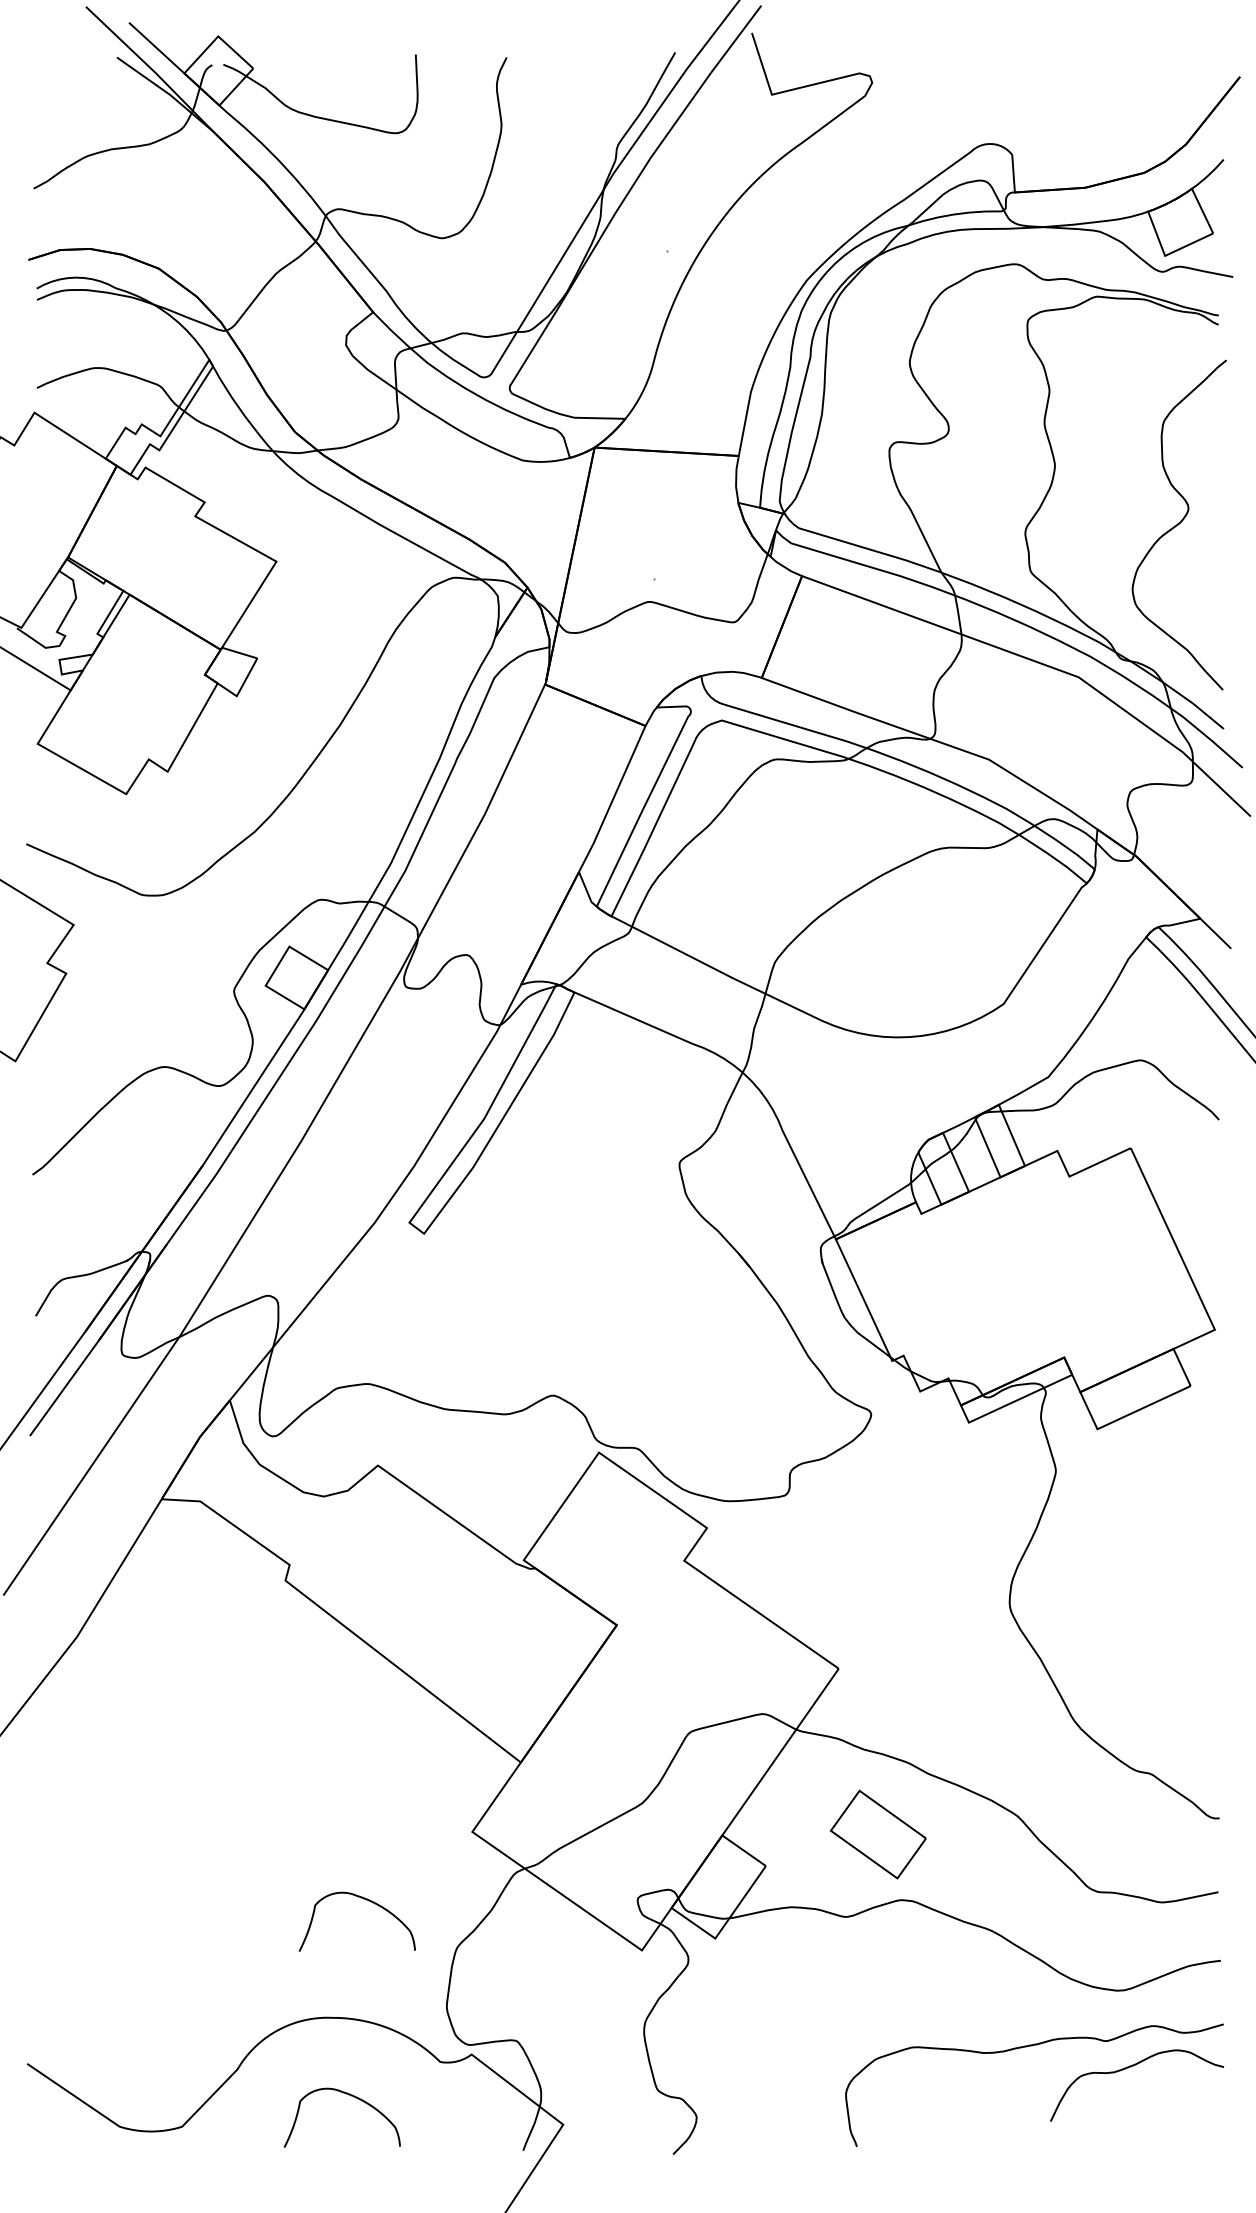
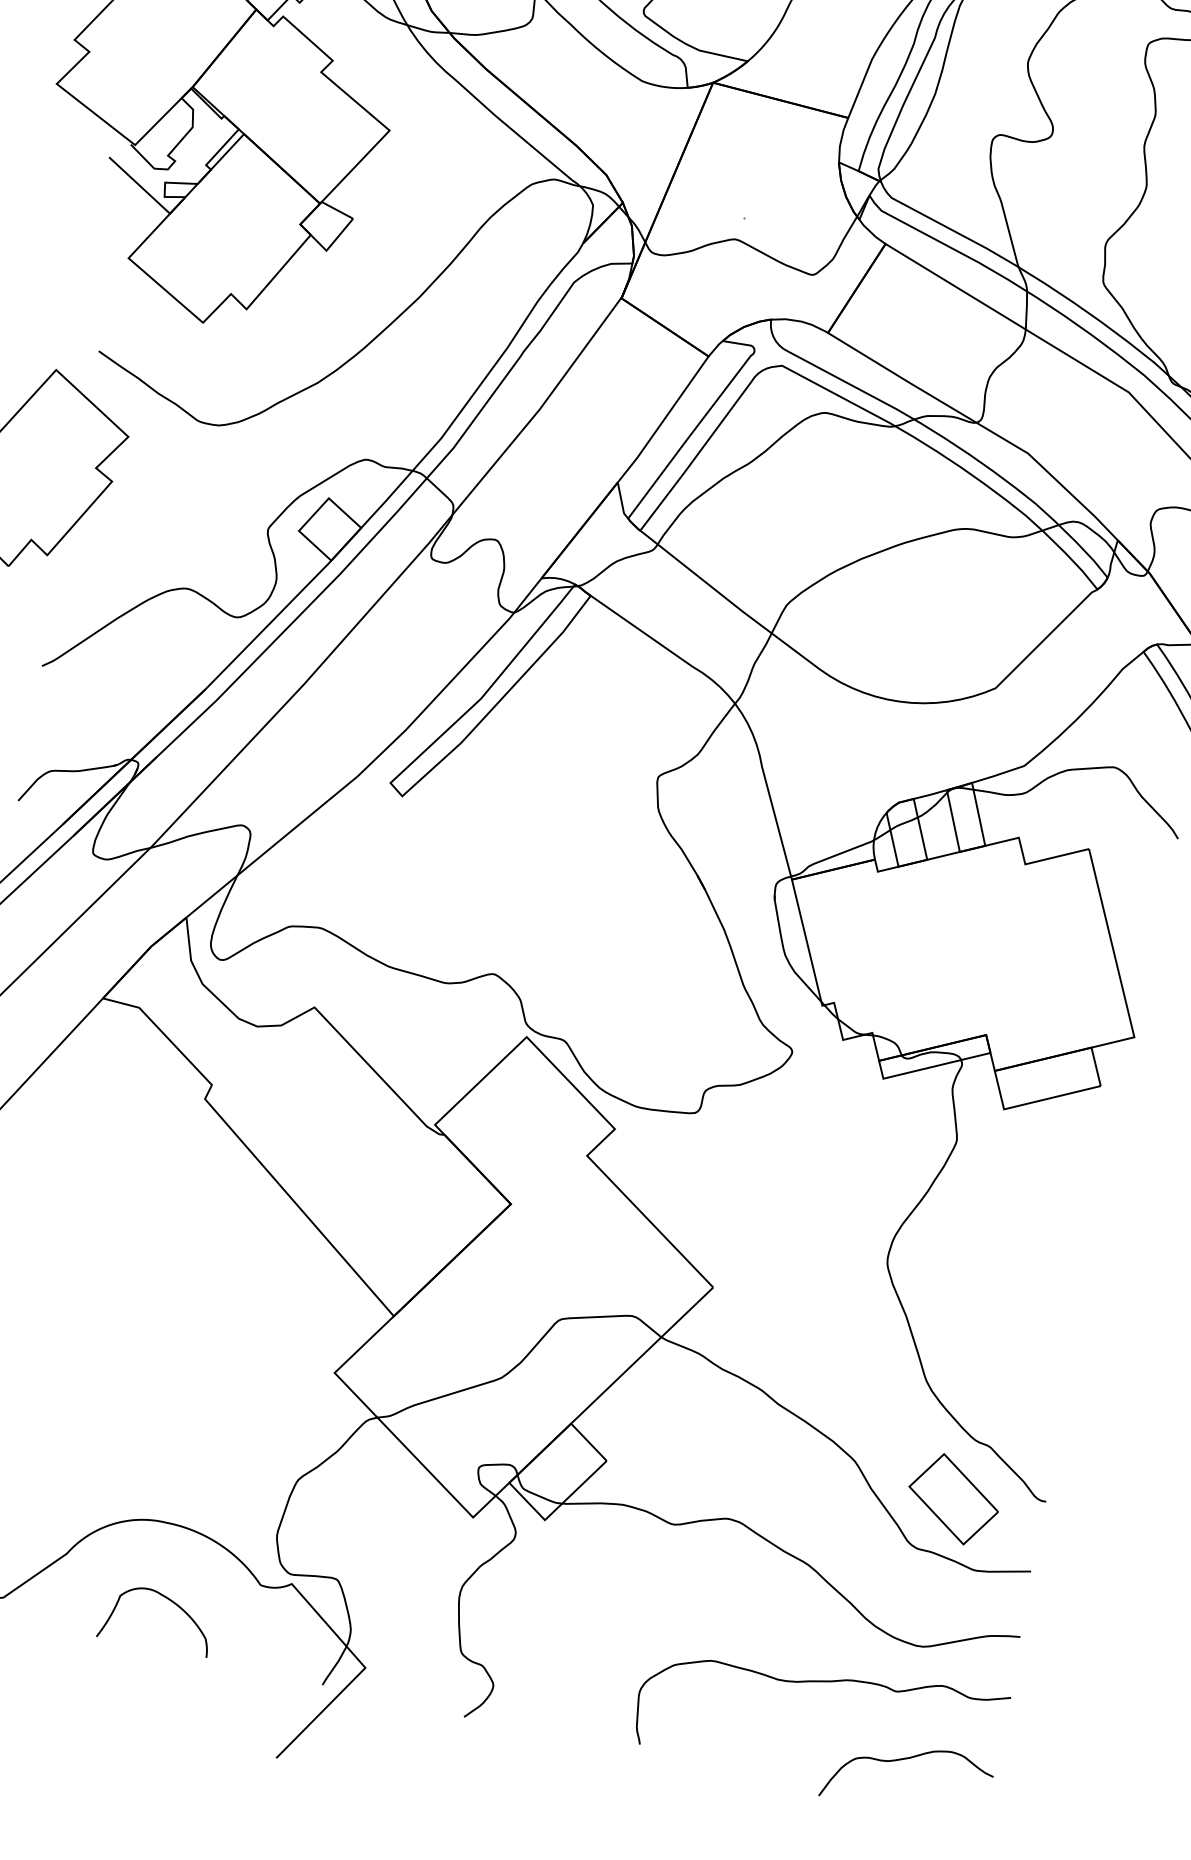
part: (878, 1834) -> (953, 1499), moved
curve: (363, 1899) -> (218, 1416), removed
curve: (1128, 2068) -> (902, 1760), moved

